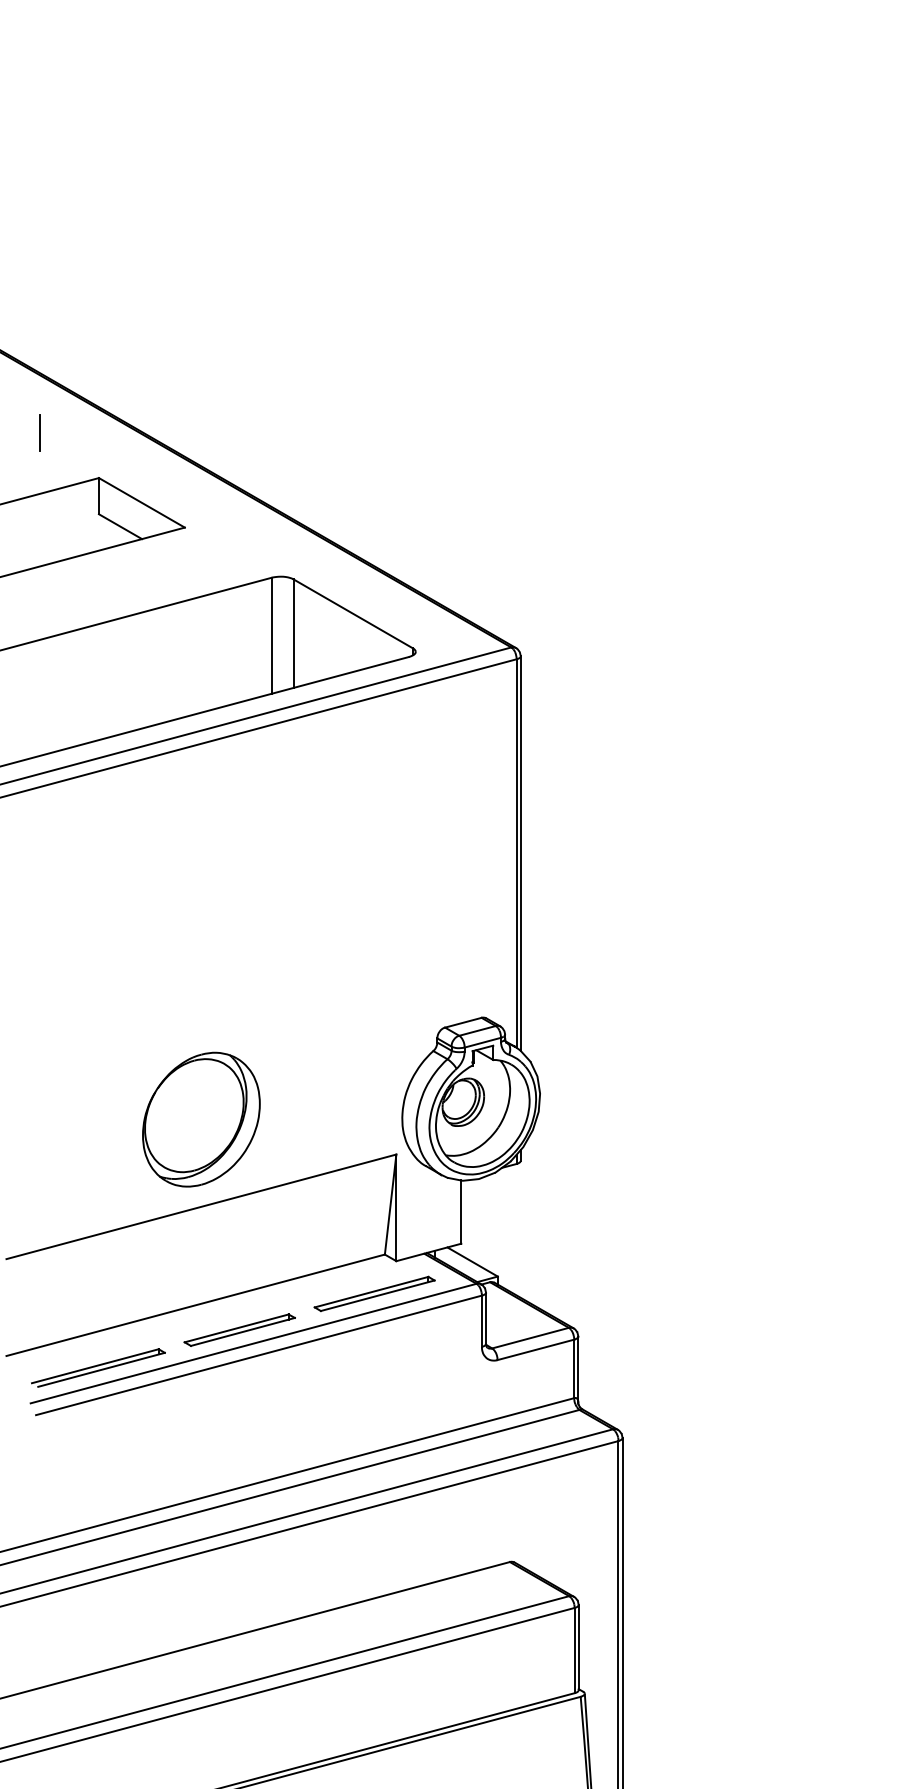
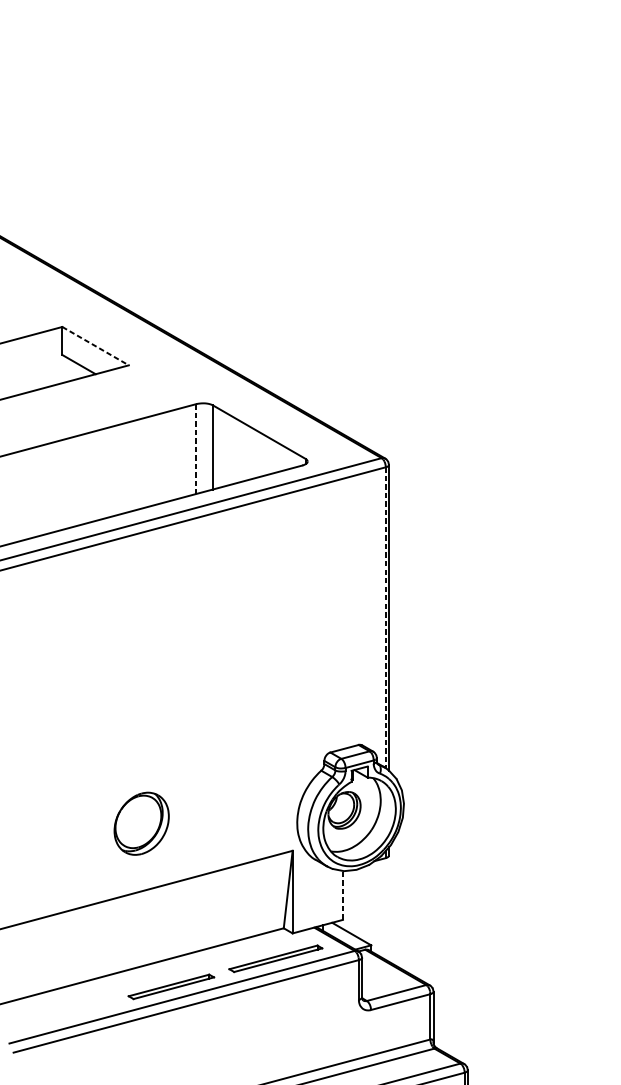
line: (40, 433) -> (17, 292), removed
line: (141, 502) -> (95, 345), solid -> dashed
line: (271, 636) -> (195, 449), solid -> dashed
line: (516, 854) -> (385, 618), solid -> dashed
part: (201, 1119) -> (141, 823), size x0.6
line: (461, 1212) -> (343, 895), solid -> dashed
part: (98, 1367) -> (61, 1015), removed

